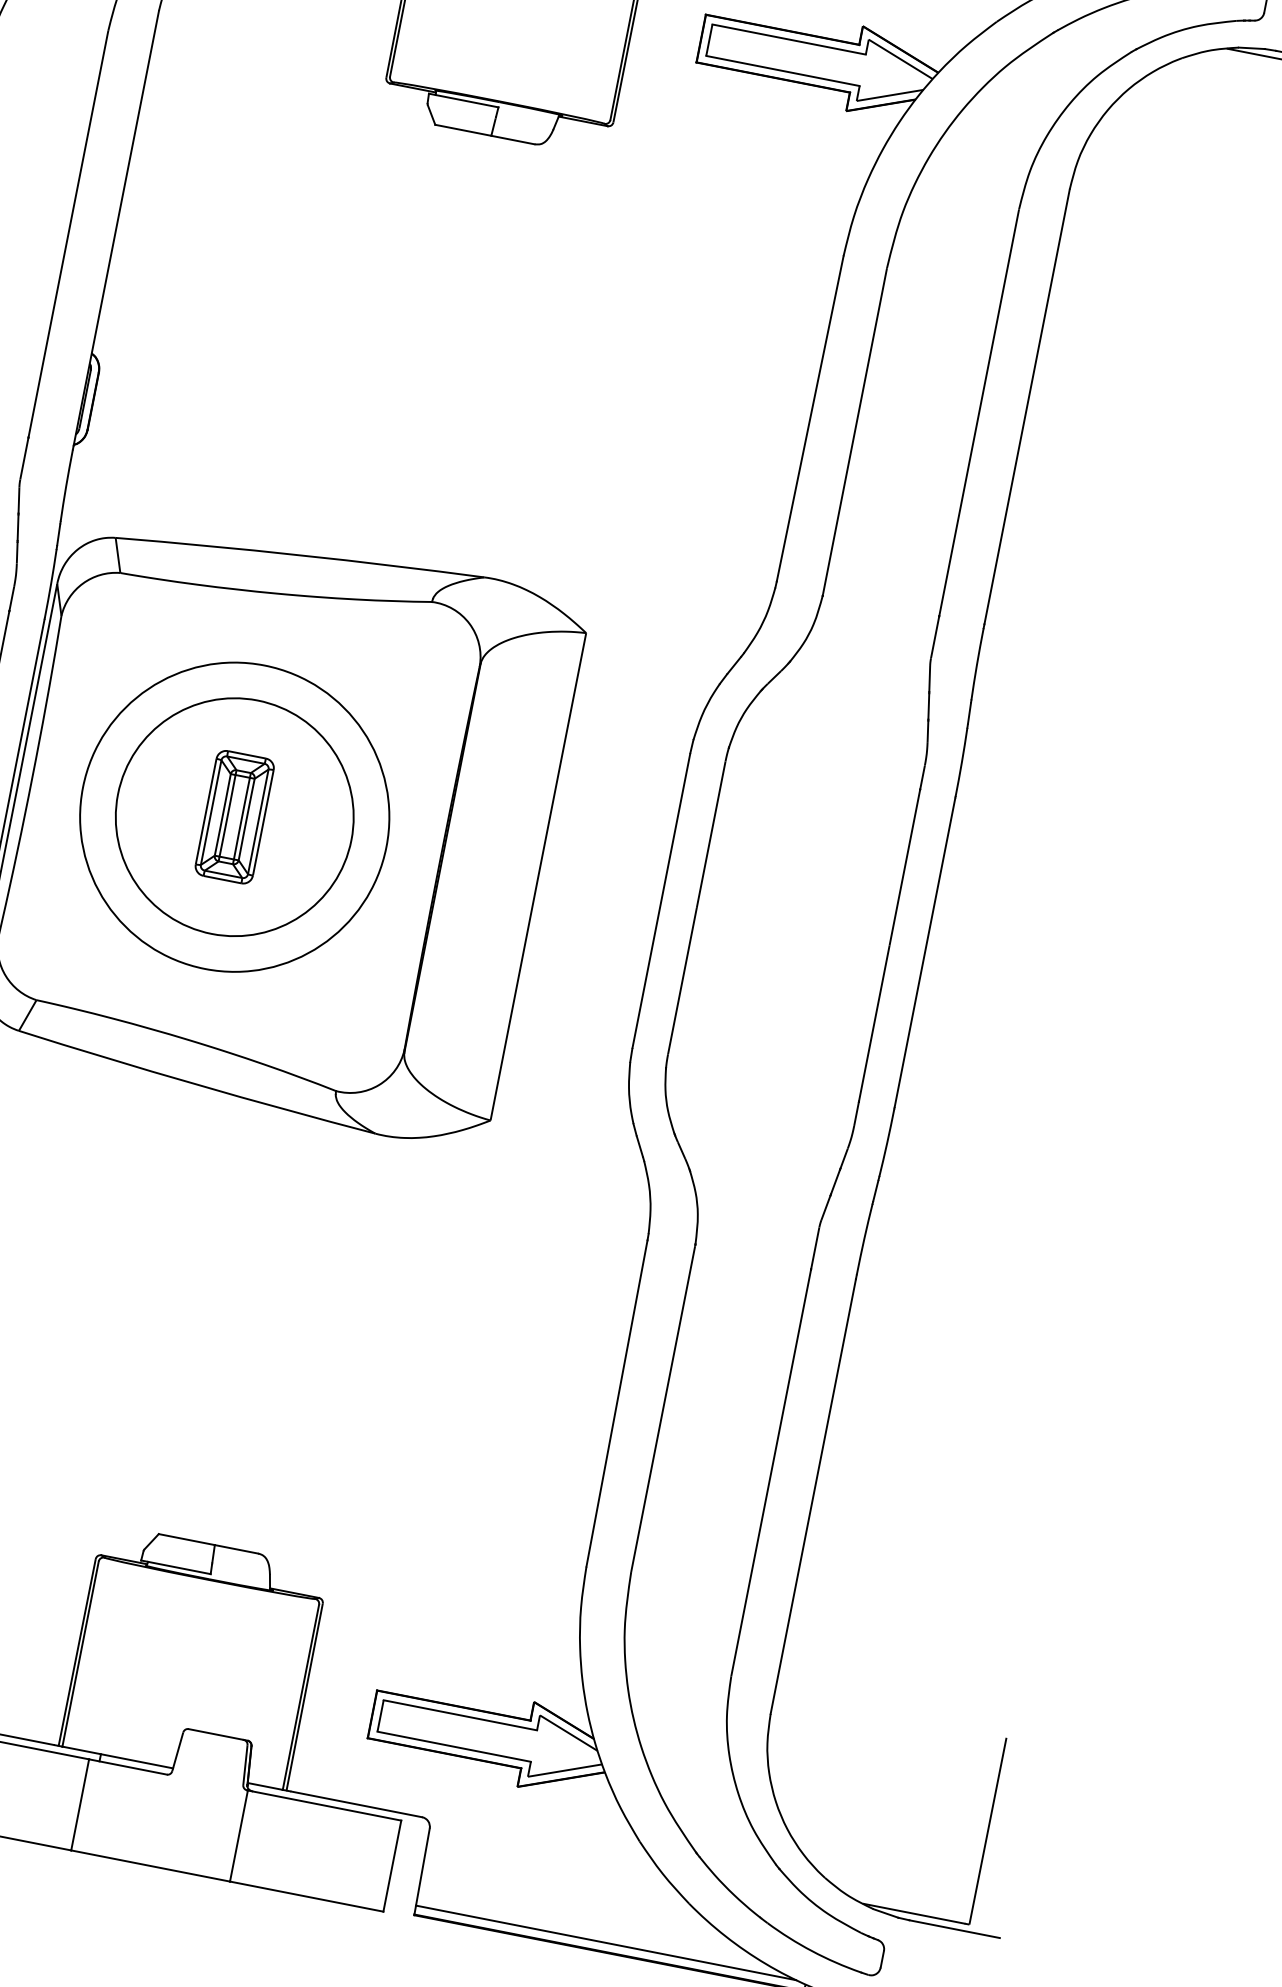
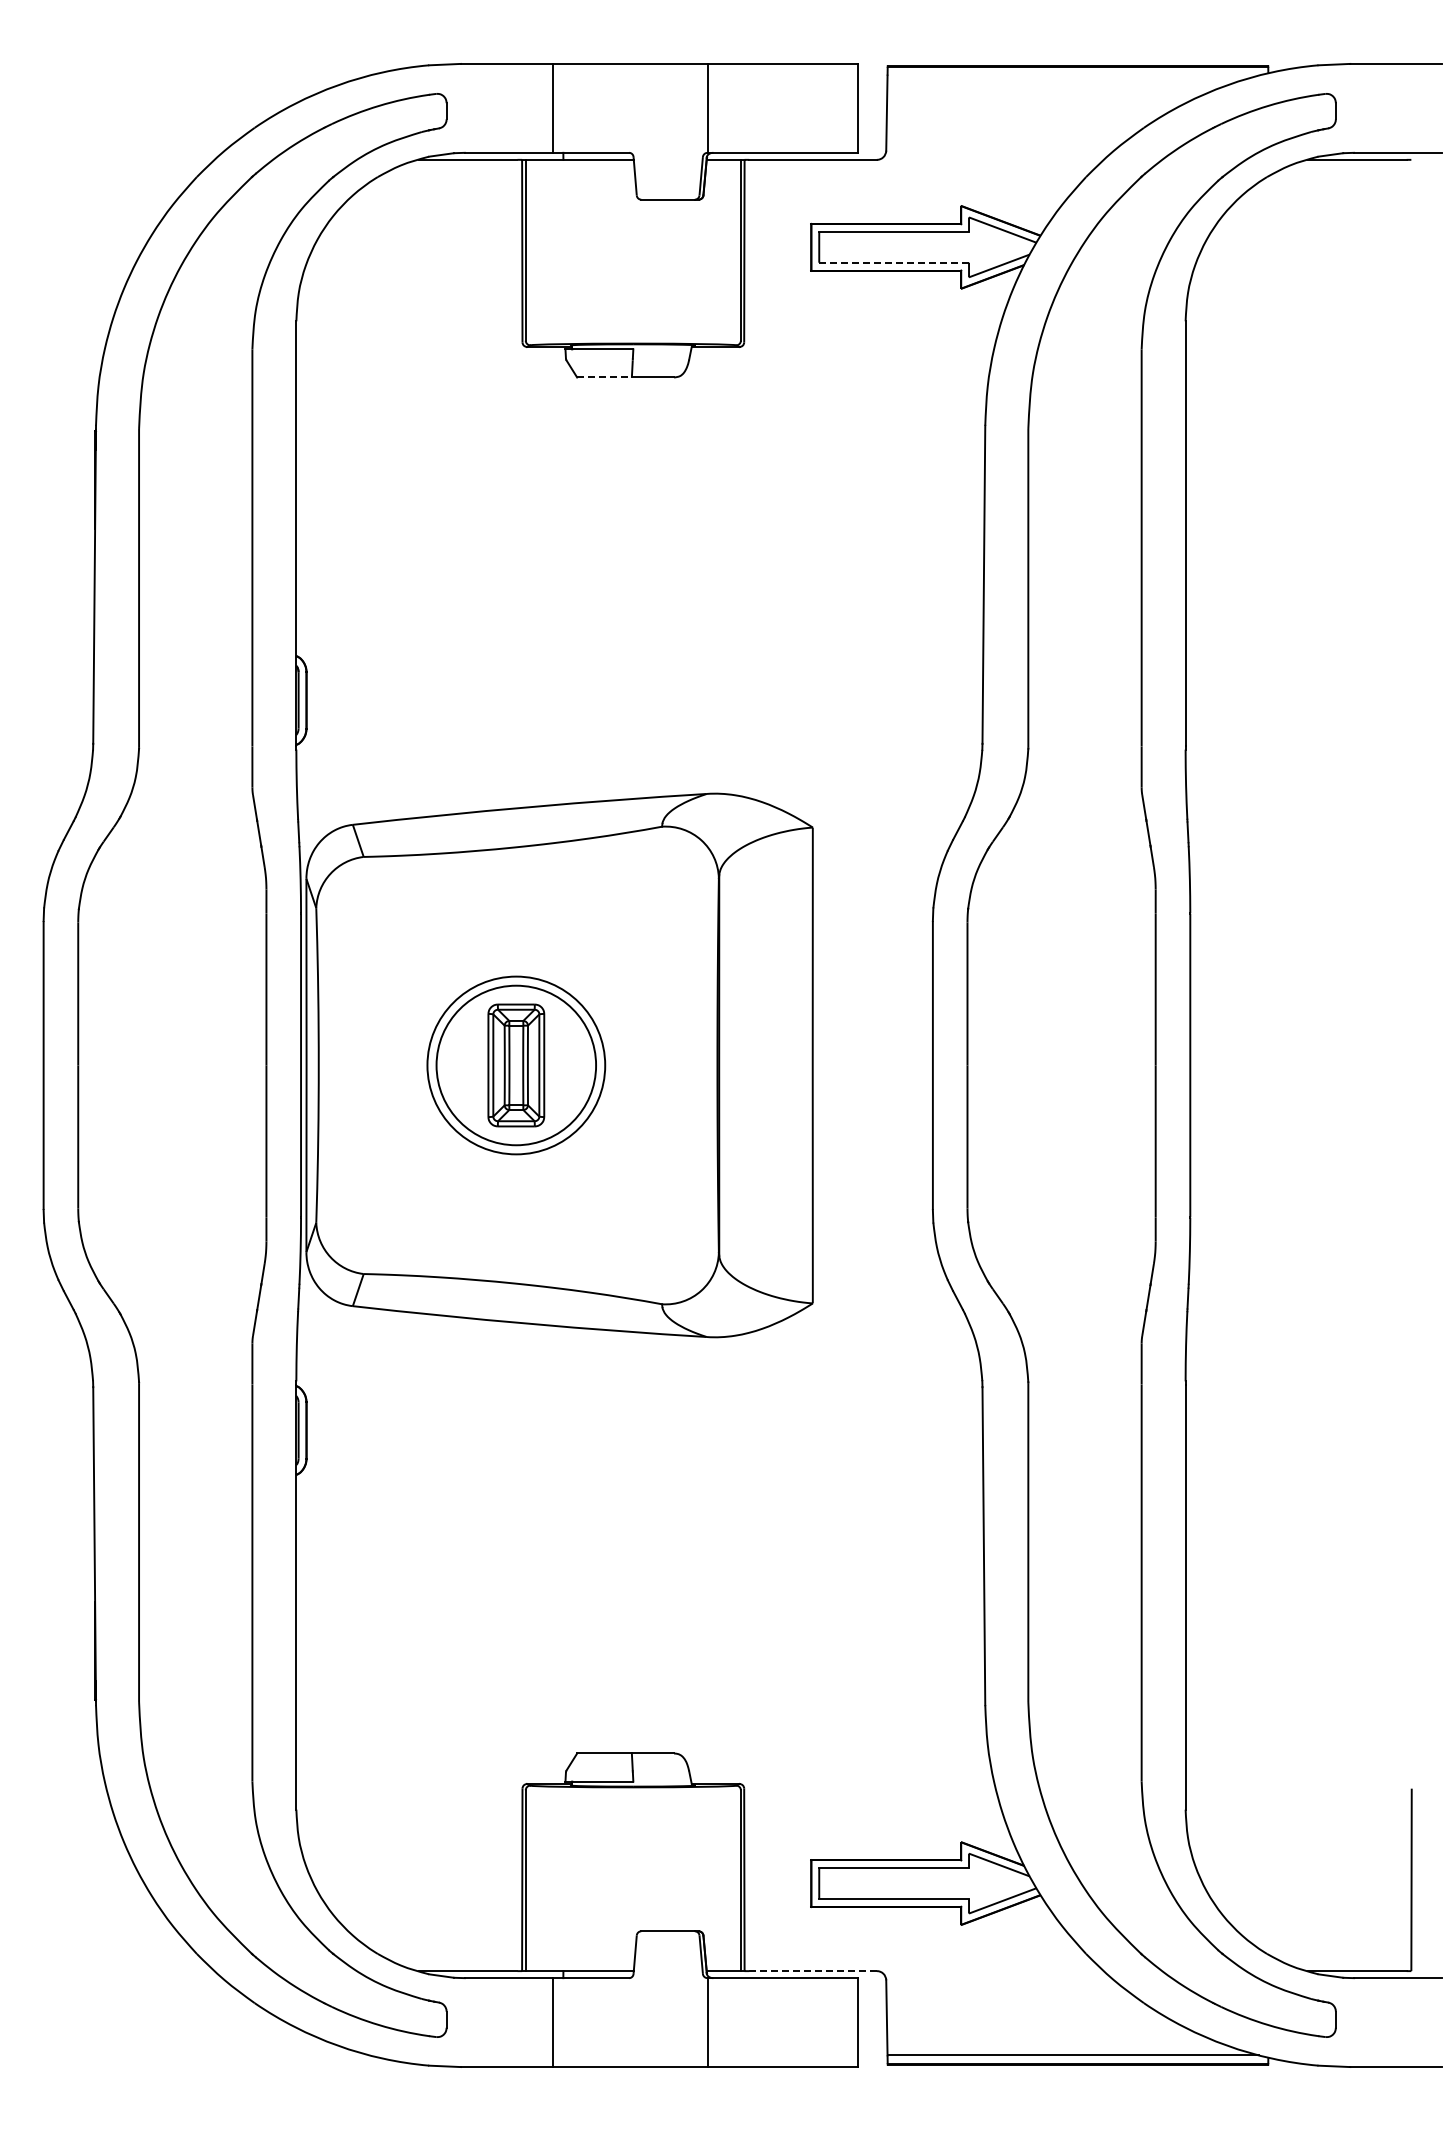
line: (783, 70) -> (894, 262), solid -> dashed
line: (464, 130) -> (605, 377), solid -> dashed
circle: (234, 817) -> (516, 1065), size x0.6
circle: (234, 817) -> (516, 1065), size x0.7
line: (357, 1804) -> (813, 1971), solid -> dashed

